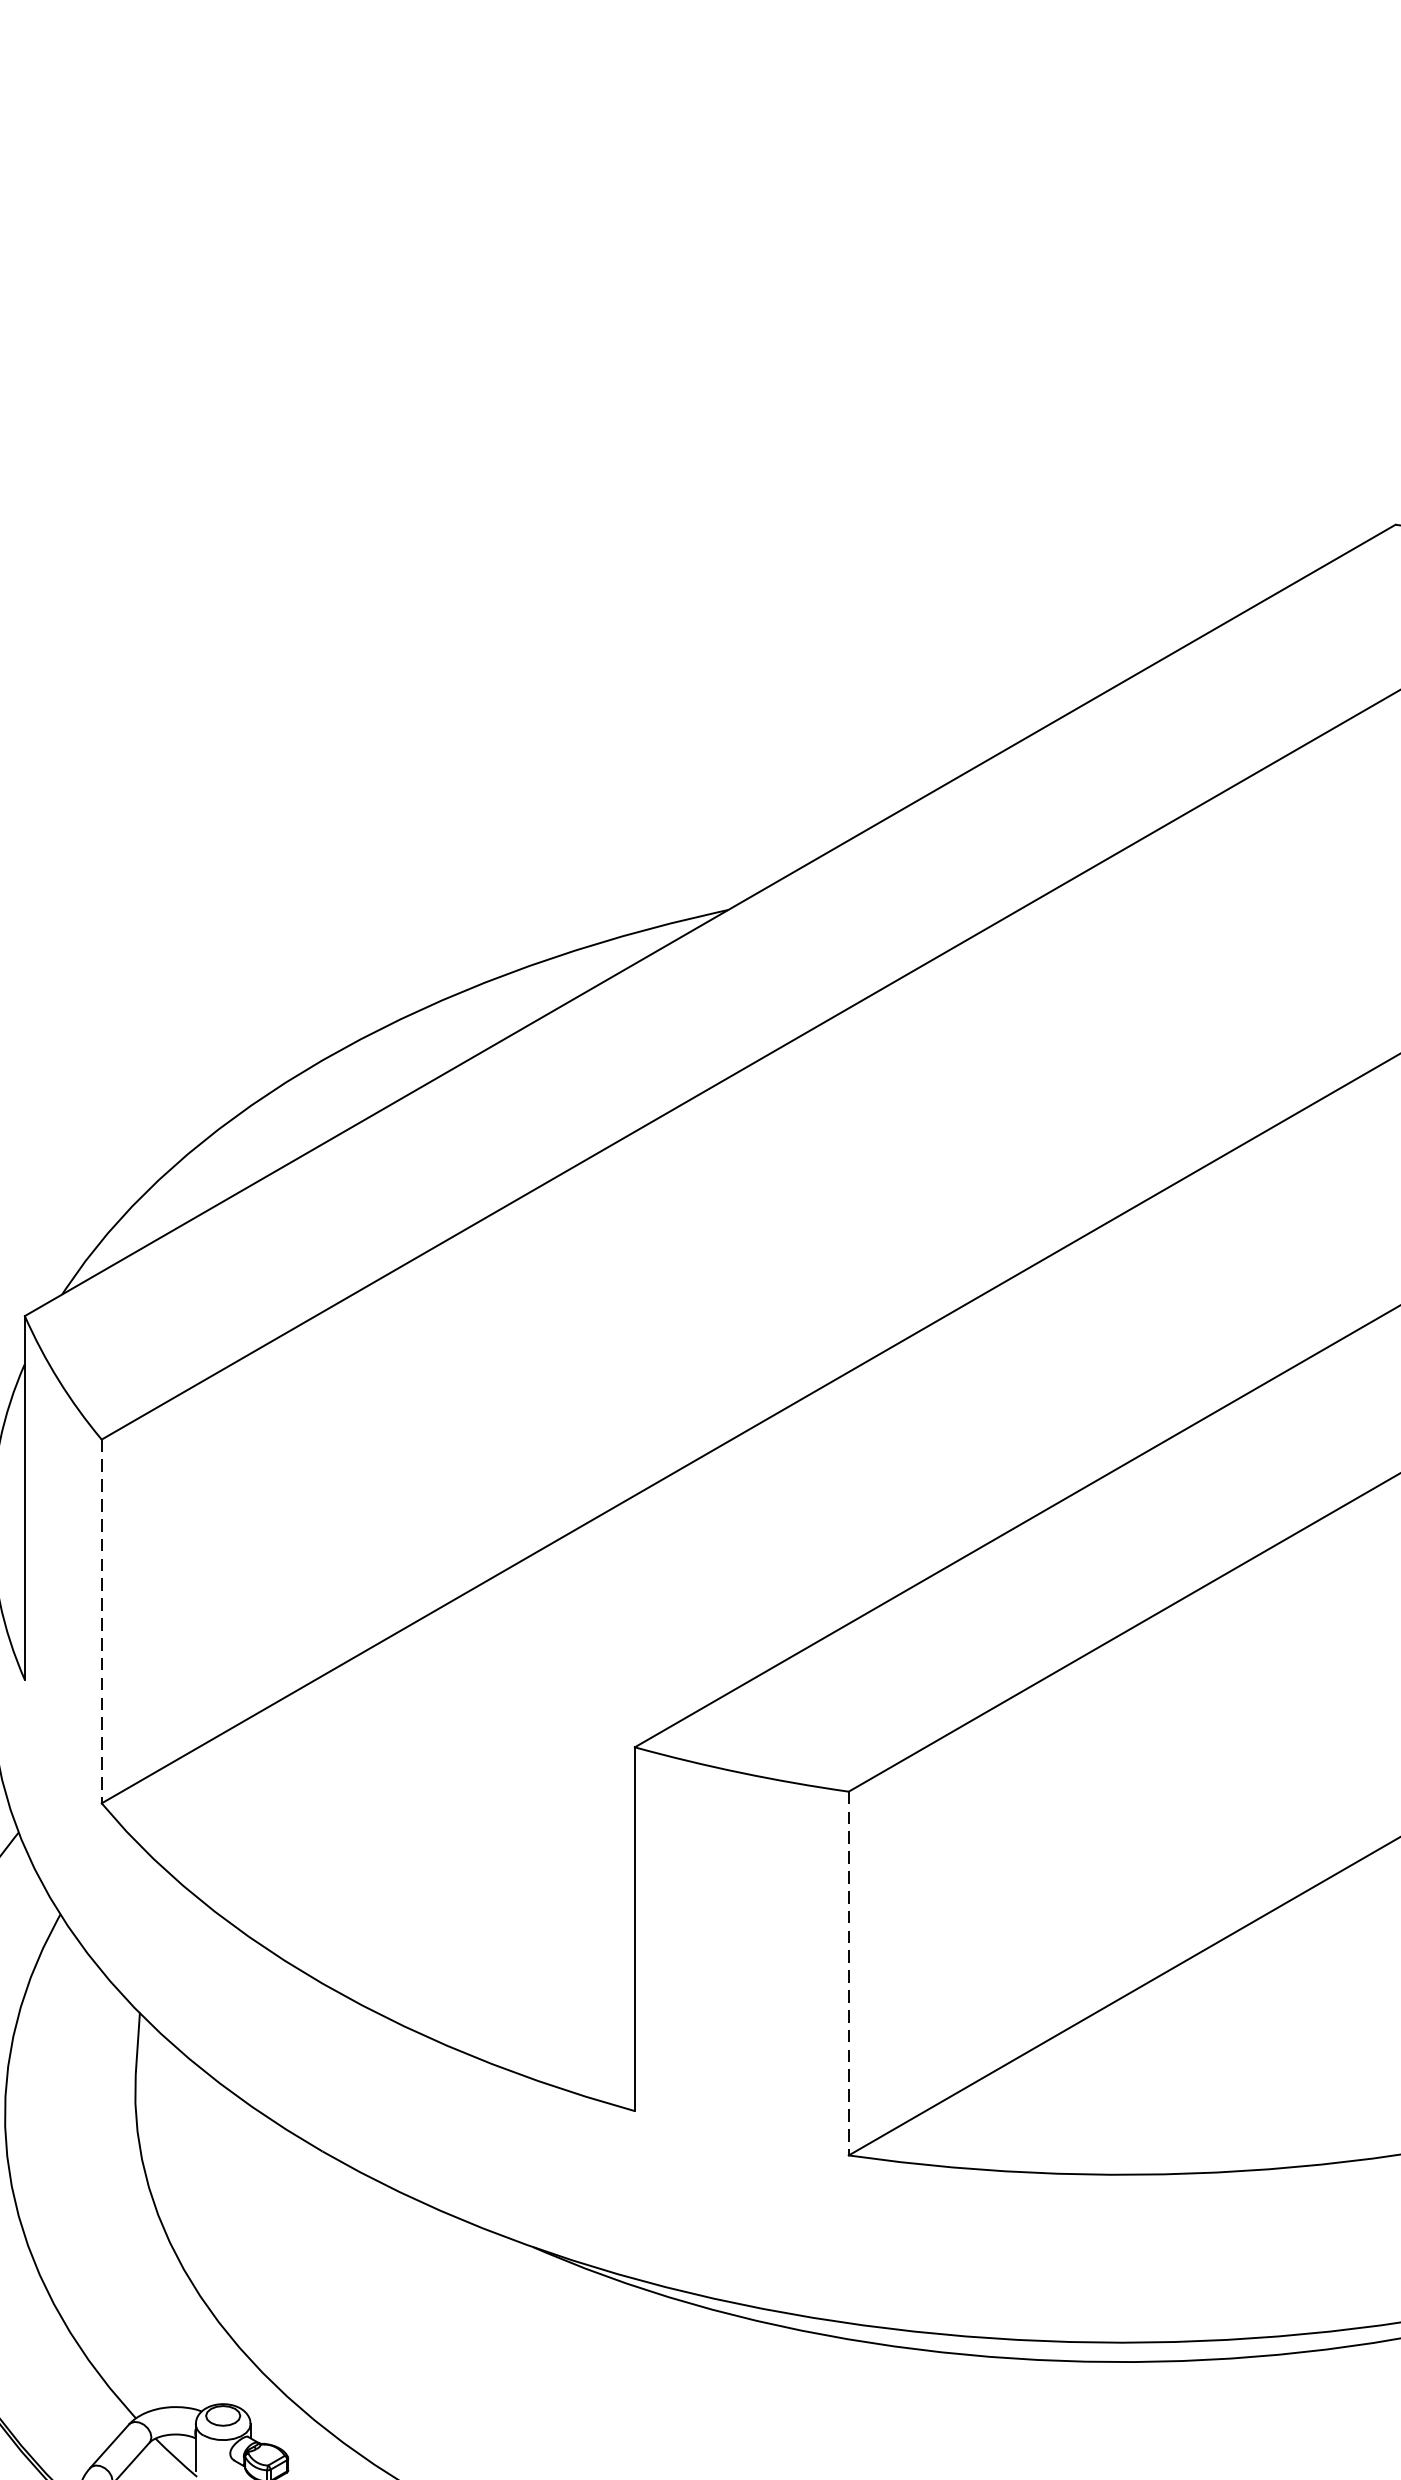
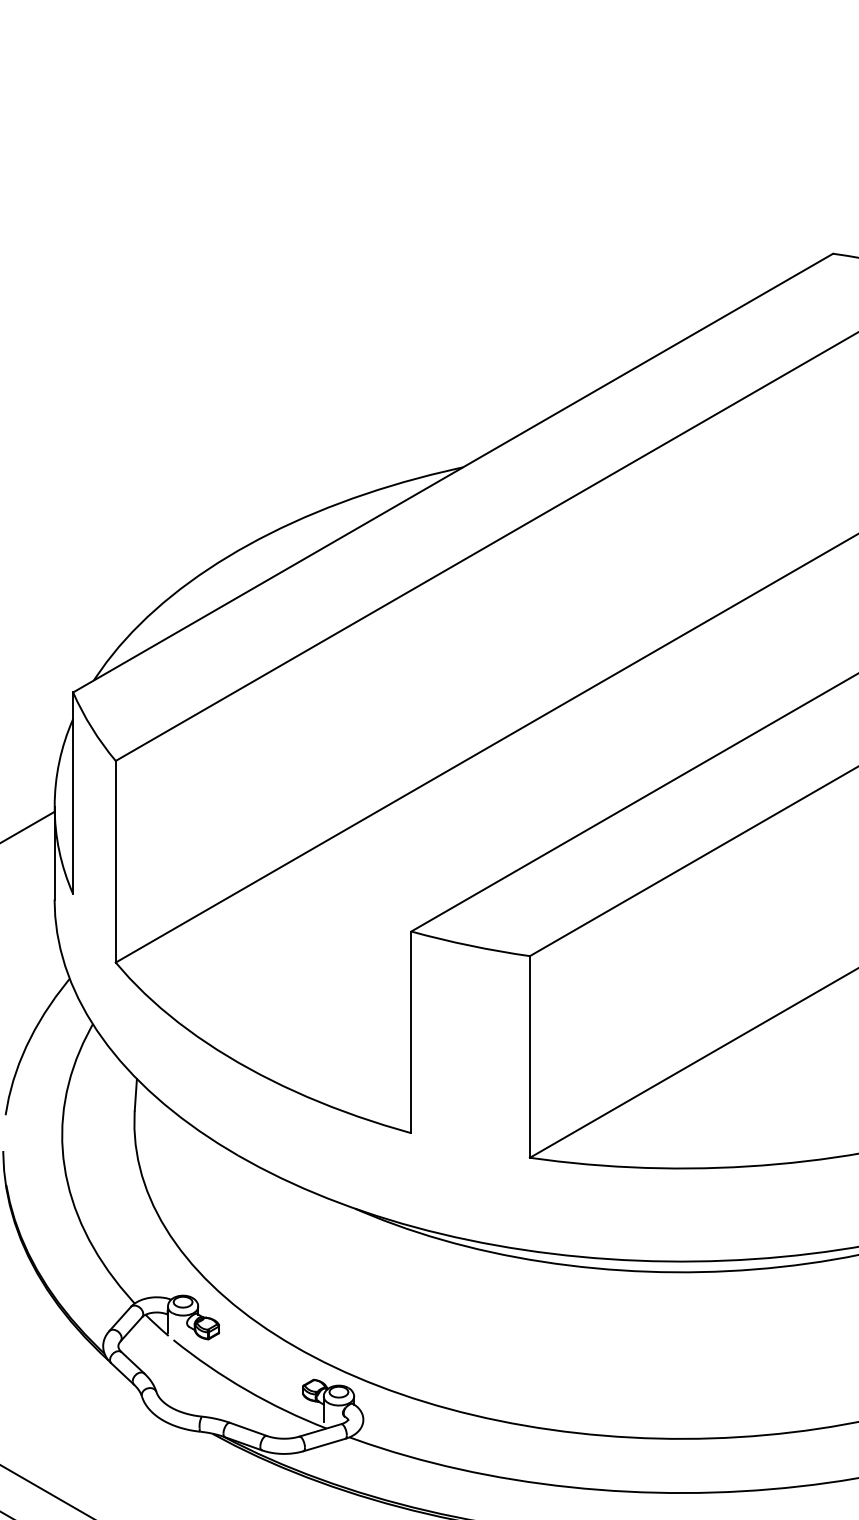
line: (101, 1620) -> (115, 861), dashed -> solid
line: (847, 1972) -> (529, 1056), dashed -> solid

